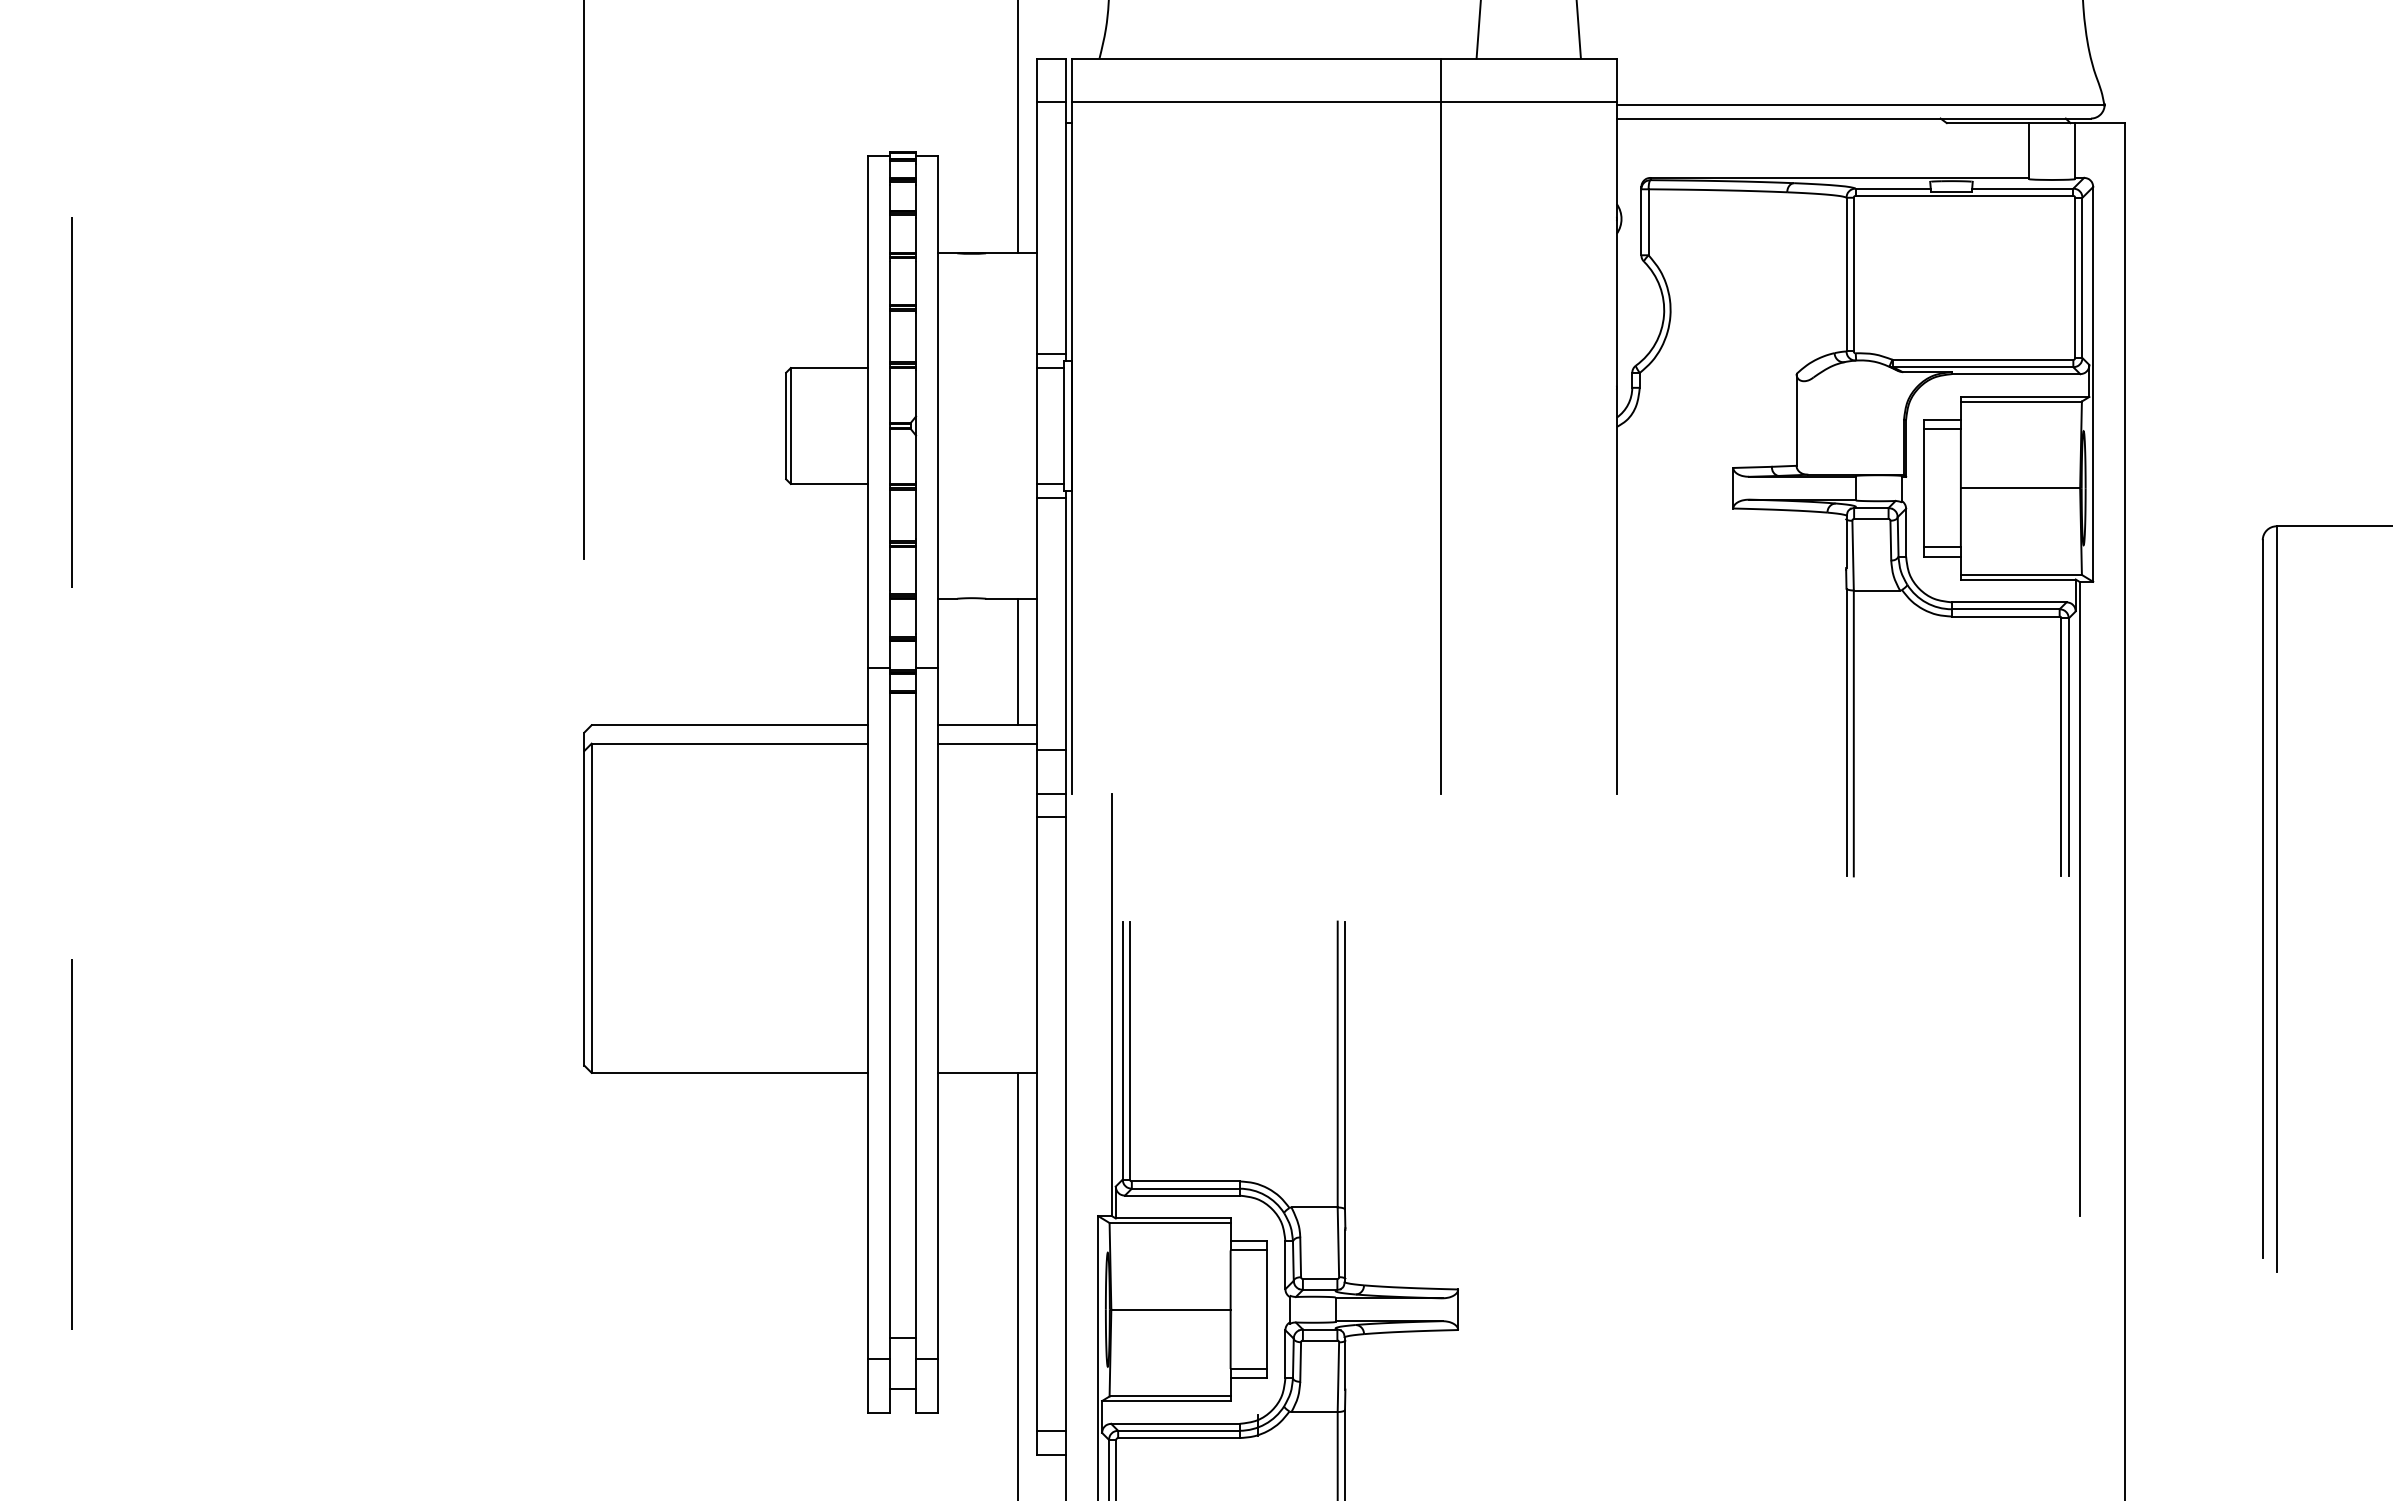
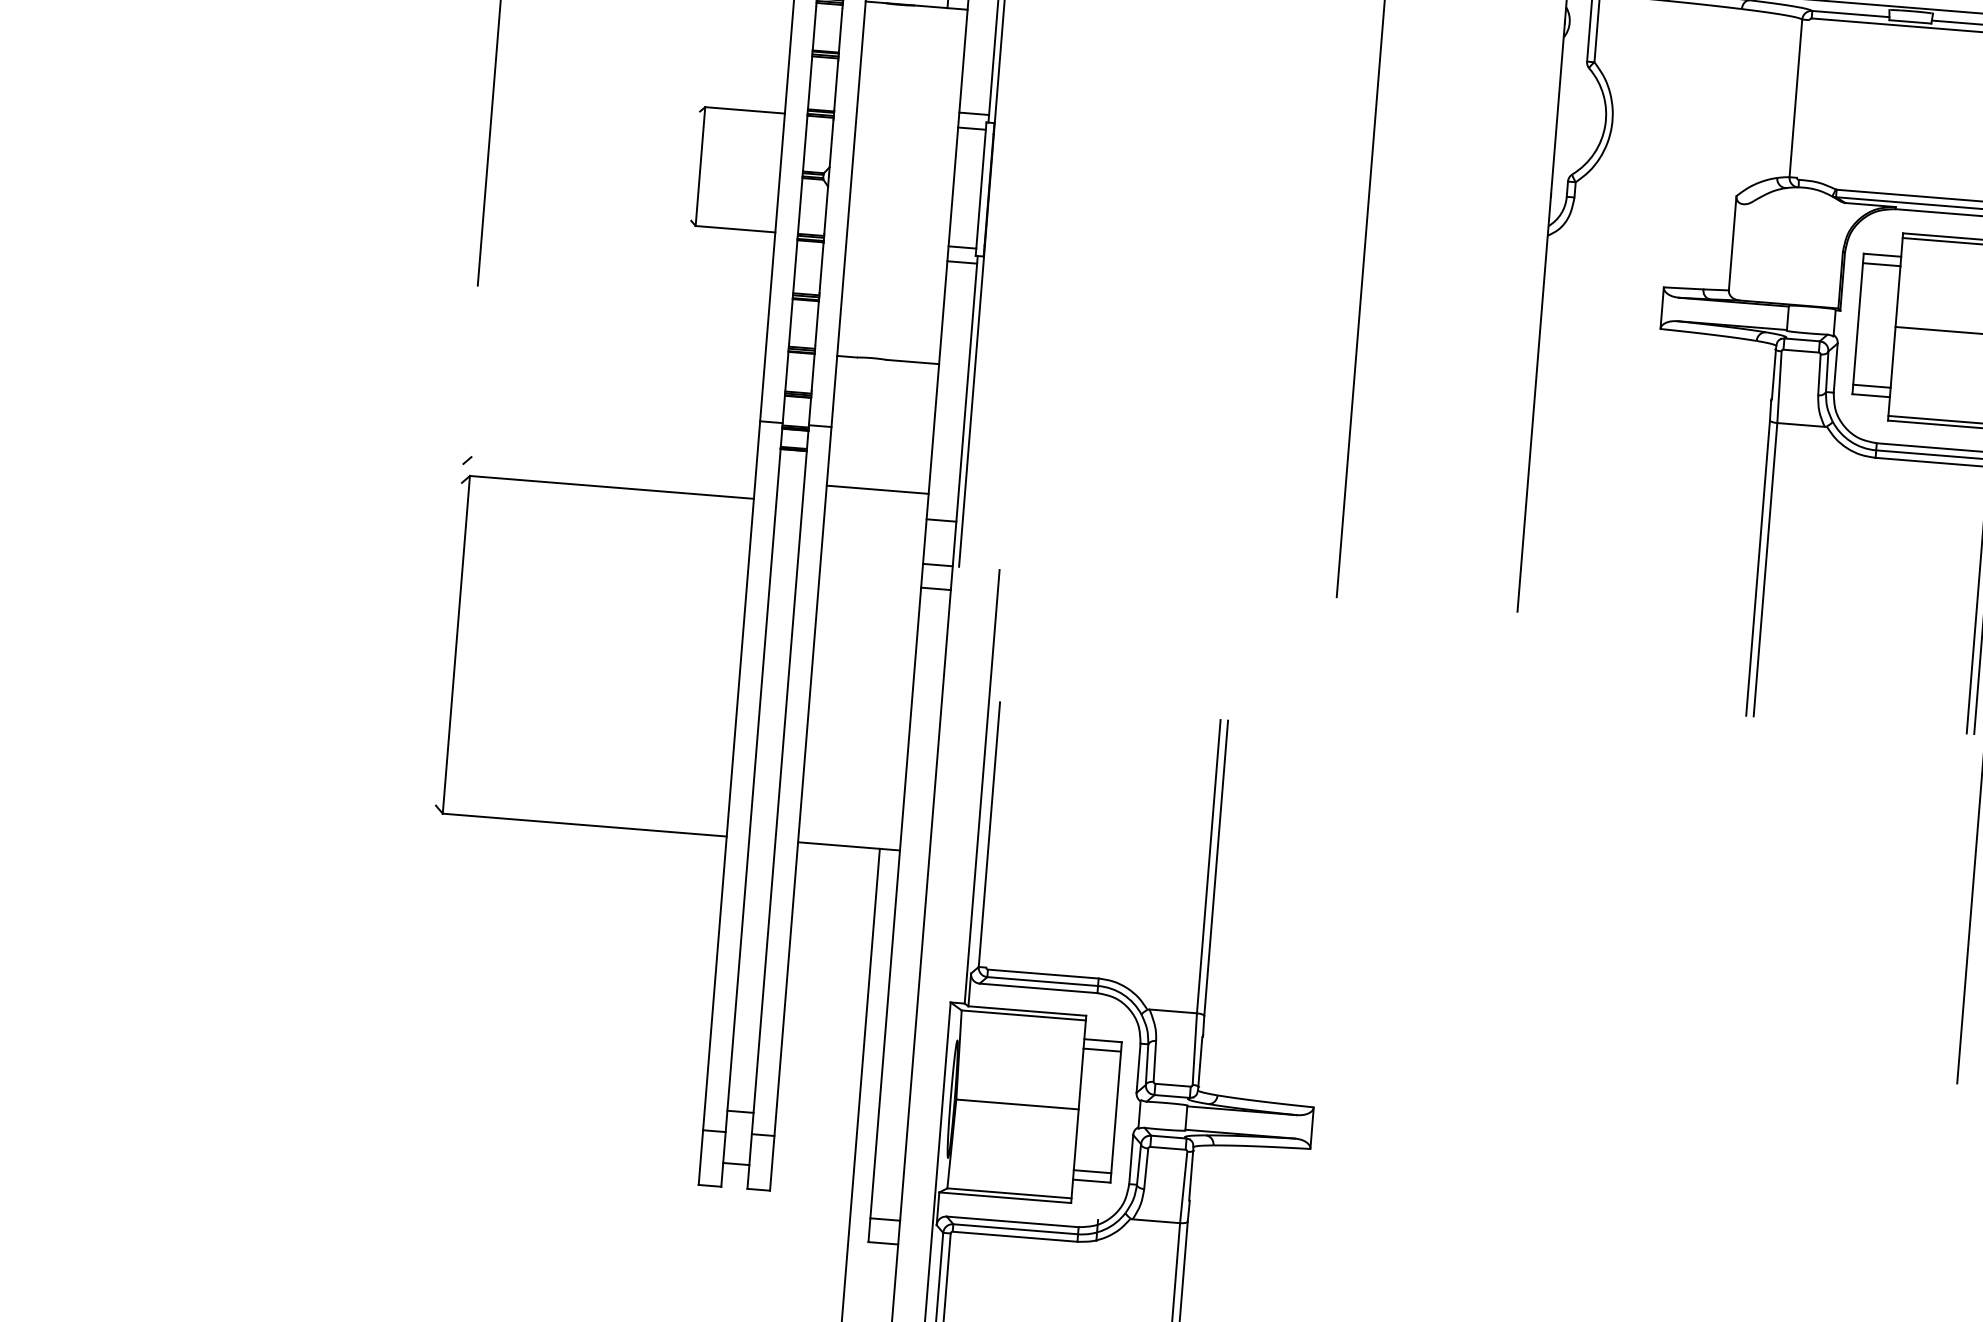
line: (1853, 274) -> (1803, 98), removed
line: (786, 425) -> (696, 165), removed
line: (1017, 661) -> (913, 426), removed
line: (729, 725) -> (612, 468), removed
line: (987, 743) -> (876, 508), removed
line: (584, 898) -> (449, 634), removed
line: (1130, 1050) -> (997, 835), removed

